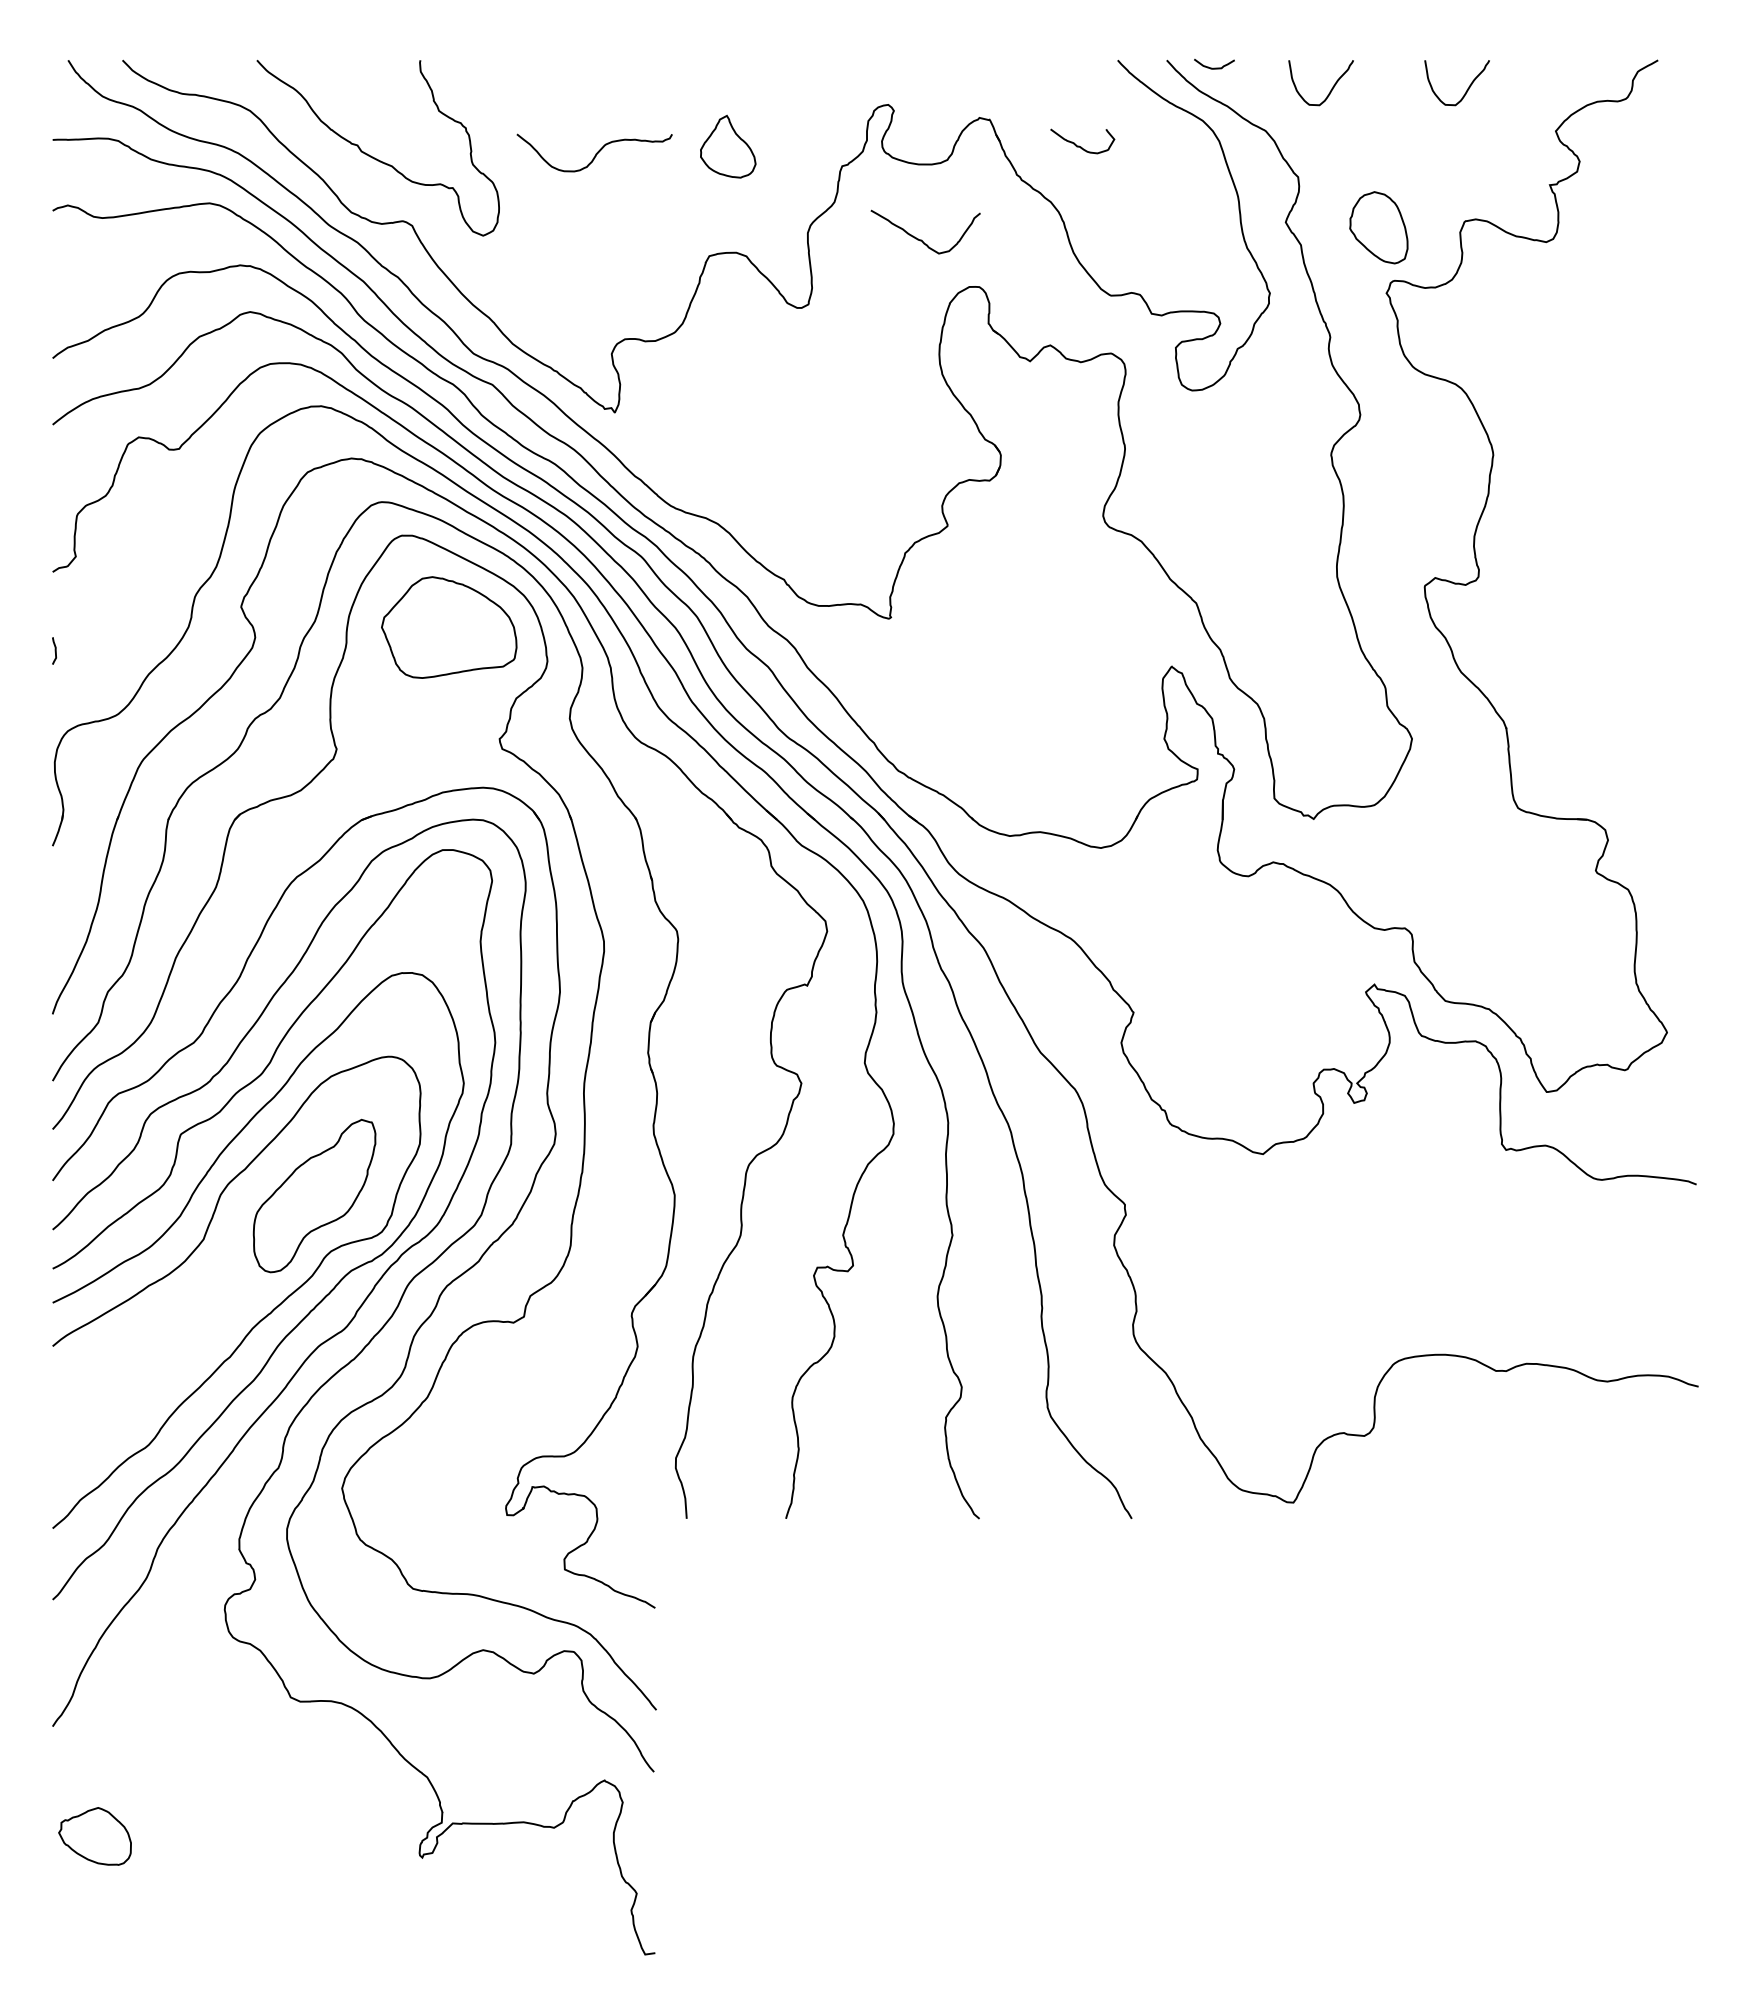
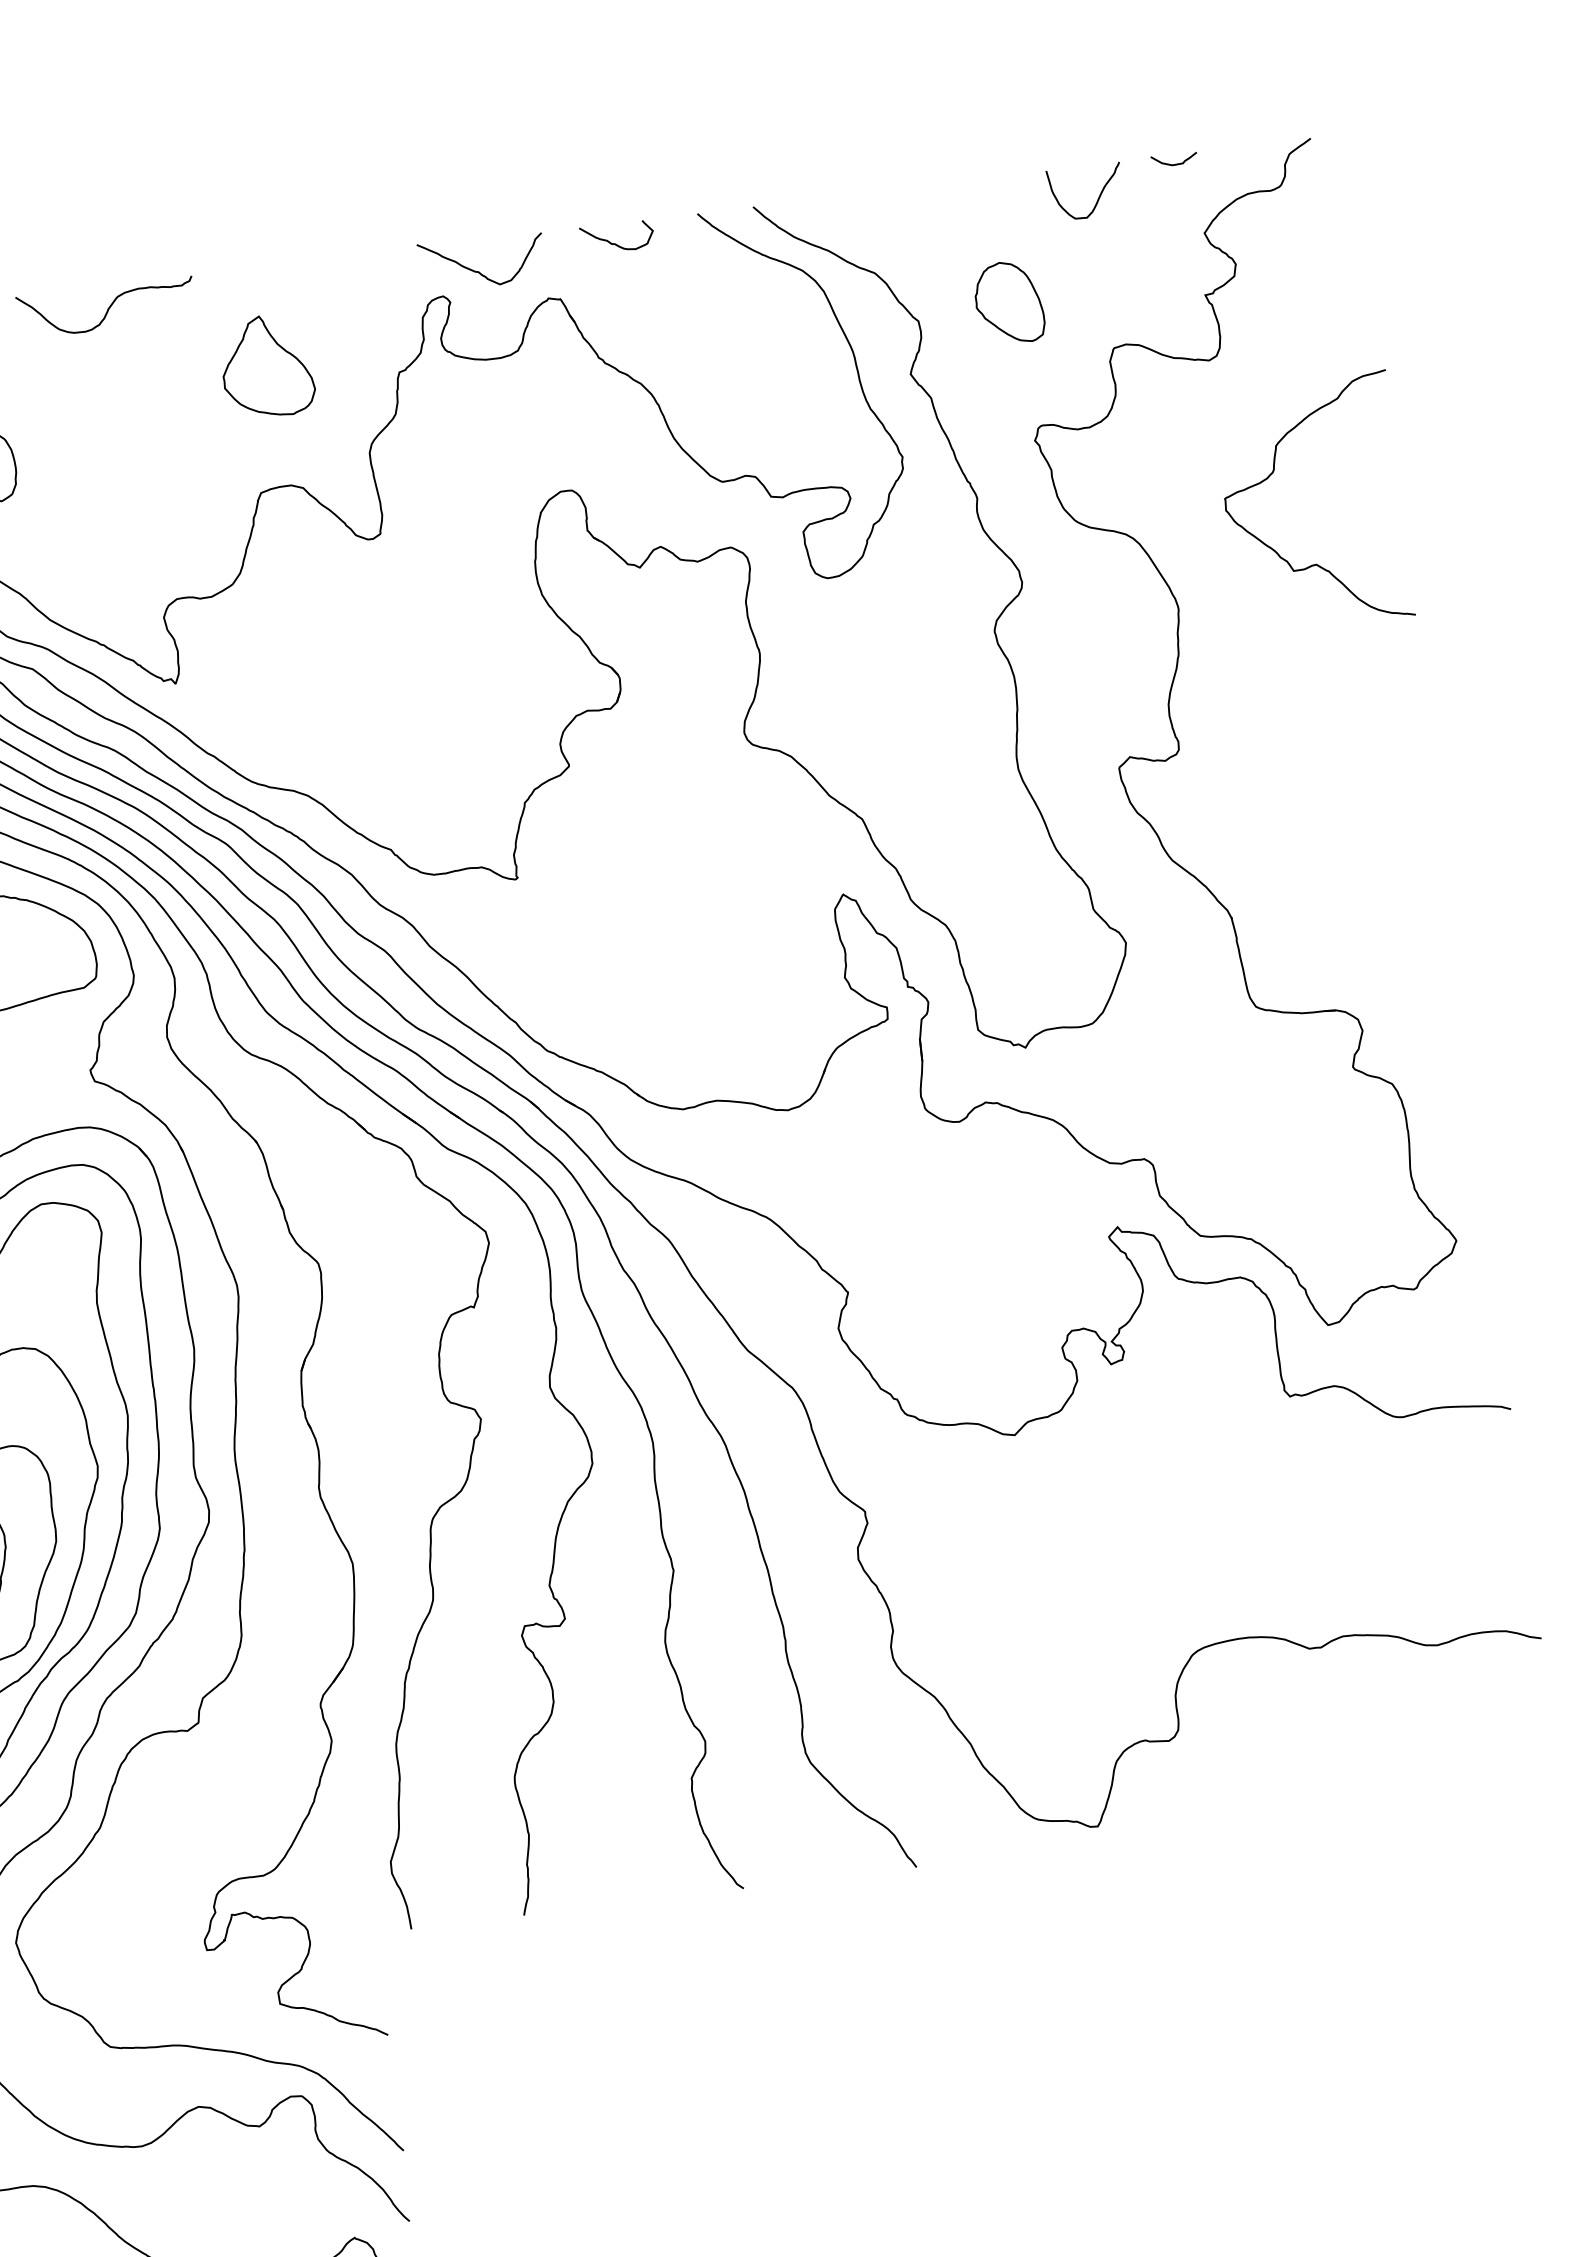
curve: (1214, 67) -> (1174, 163), moved
curve: (1329, 91) -> (942, 219), removed
curve: (1079, 145) -> (614, 242), moved
part: (728, 146) -> (267, 365), size x1.43
curve: (595, 153) -> (107, 308), moved
part: (1378, 227) -> (1008, 302), moved
curve: (921, 239) -> (478, 270), moved
curve: (1590, 346) -> (1273, 472), added

